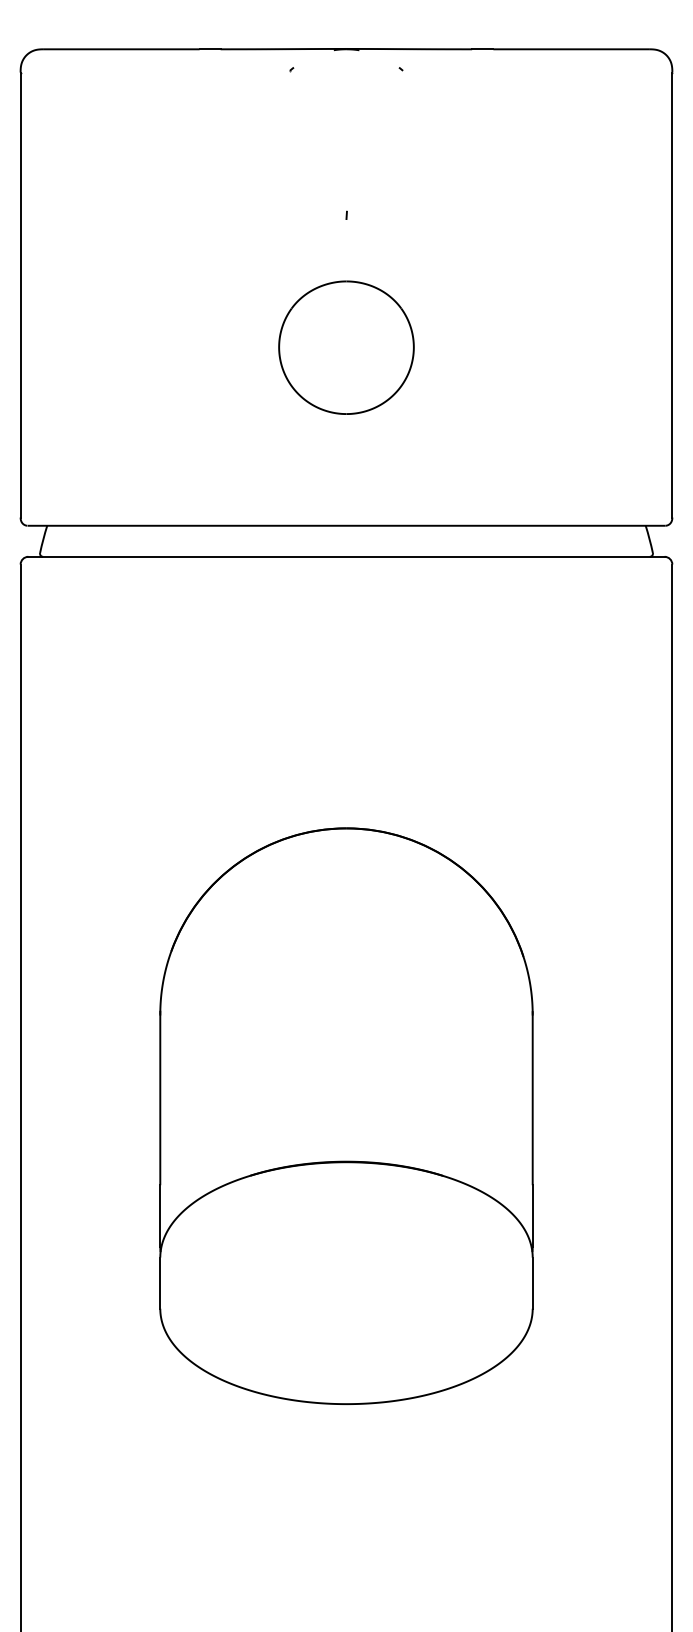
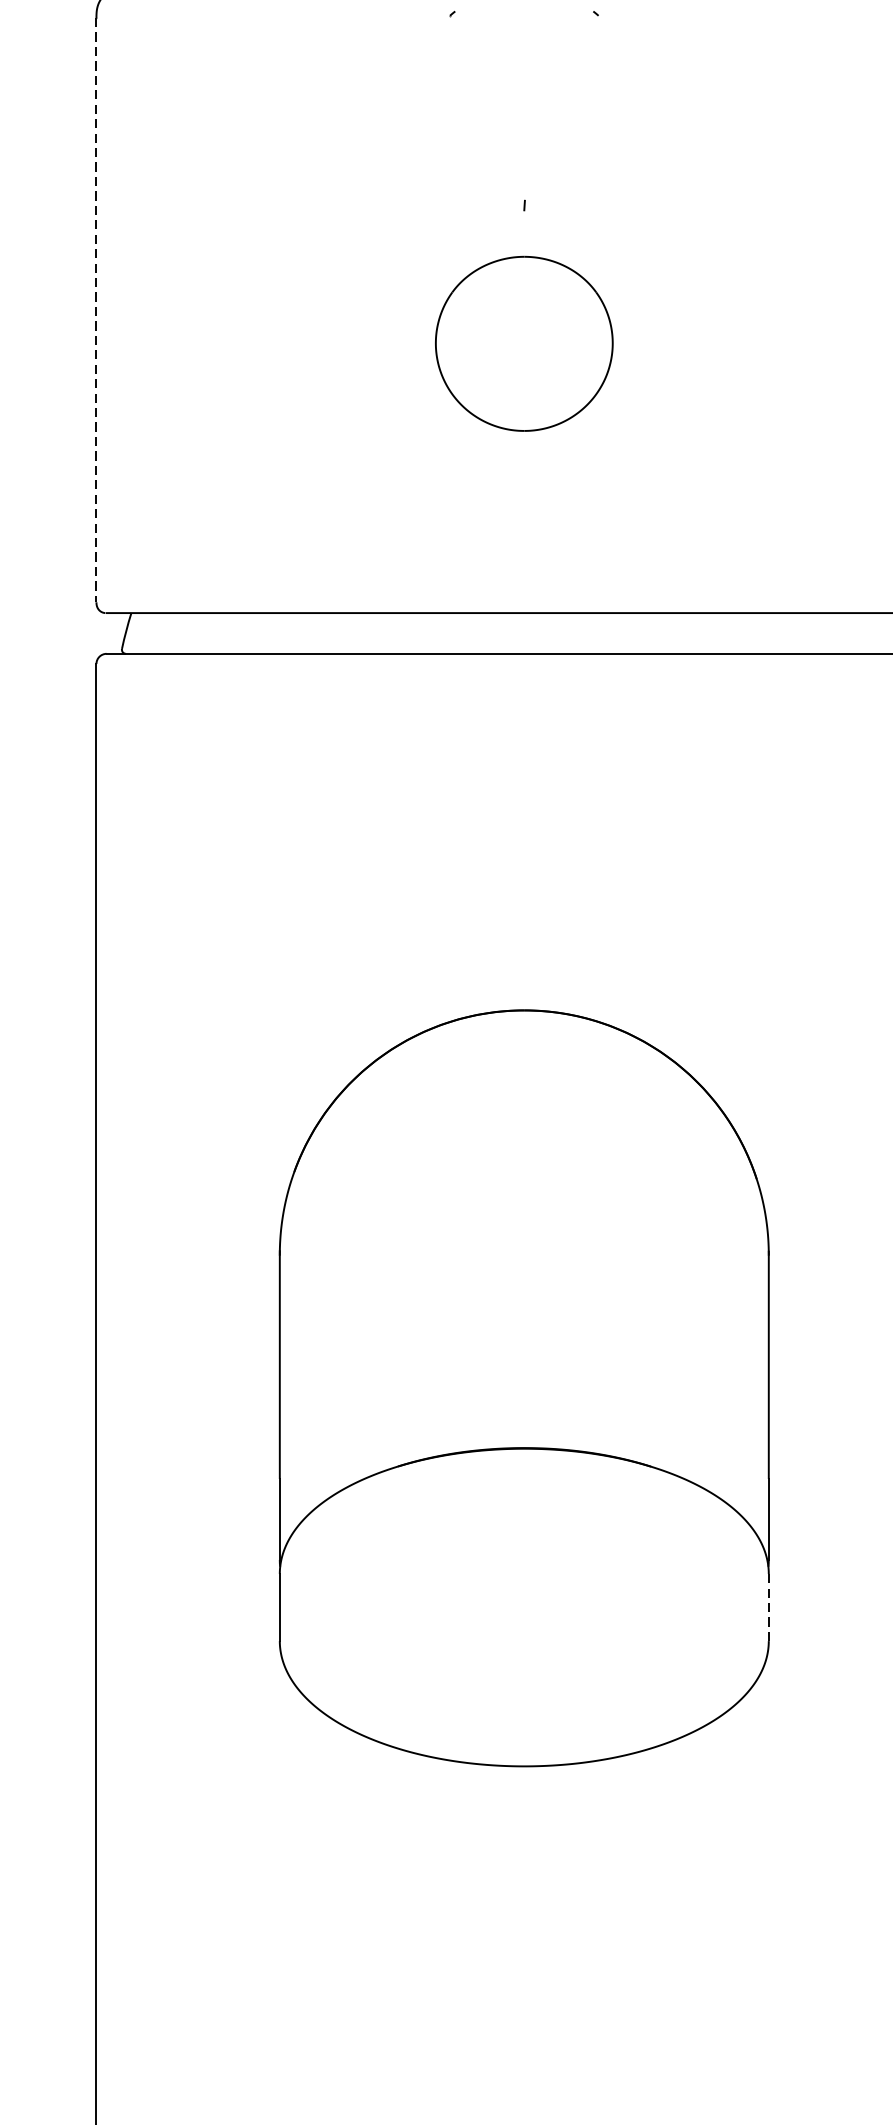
line: (20, 295) -> (96, 310), solid -> dashed
part: (346, 347) -> (524, 343), moved
line: (532, 1283) -> (768, 1607), solid -> dashed

